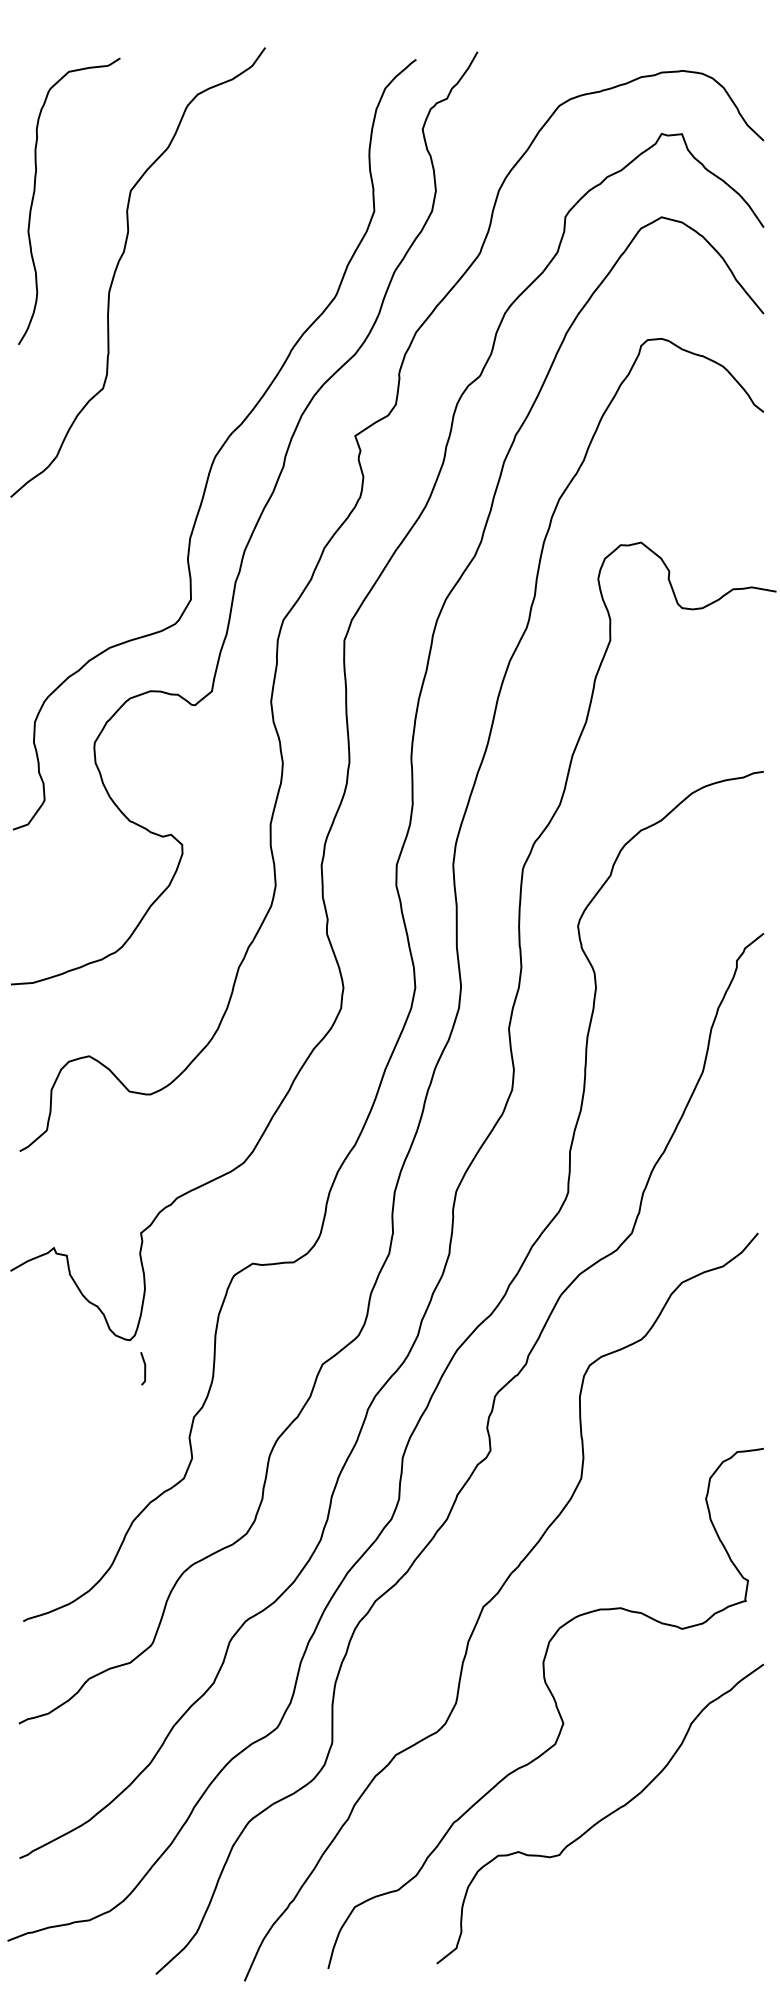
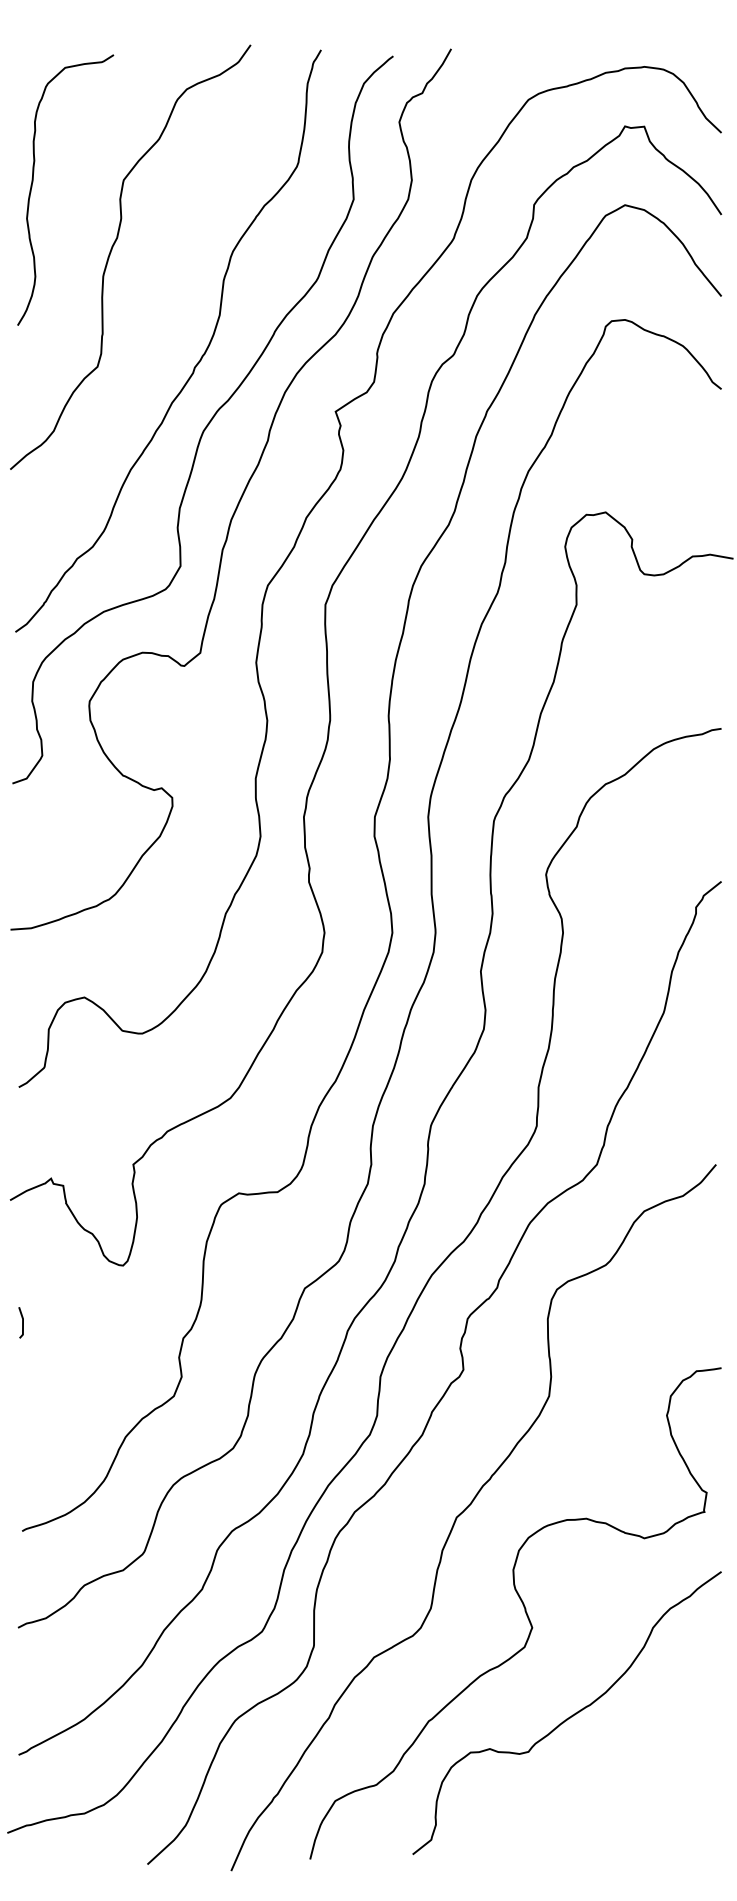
curve: (207, 385) -> (196, 364), added
line: (144, 1368) -> (22, 1322), moved

